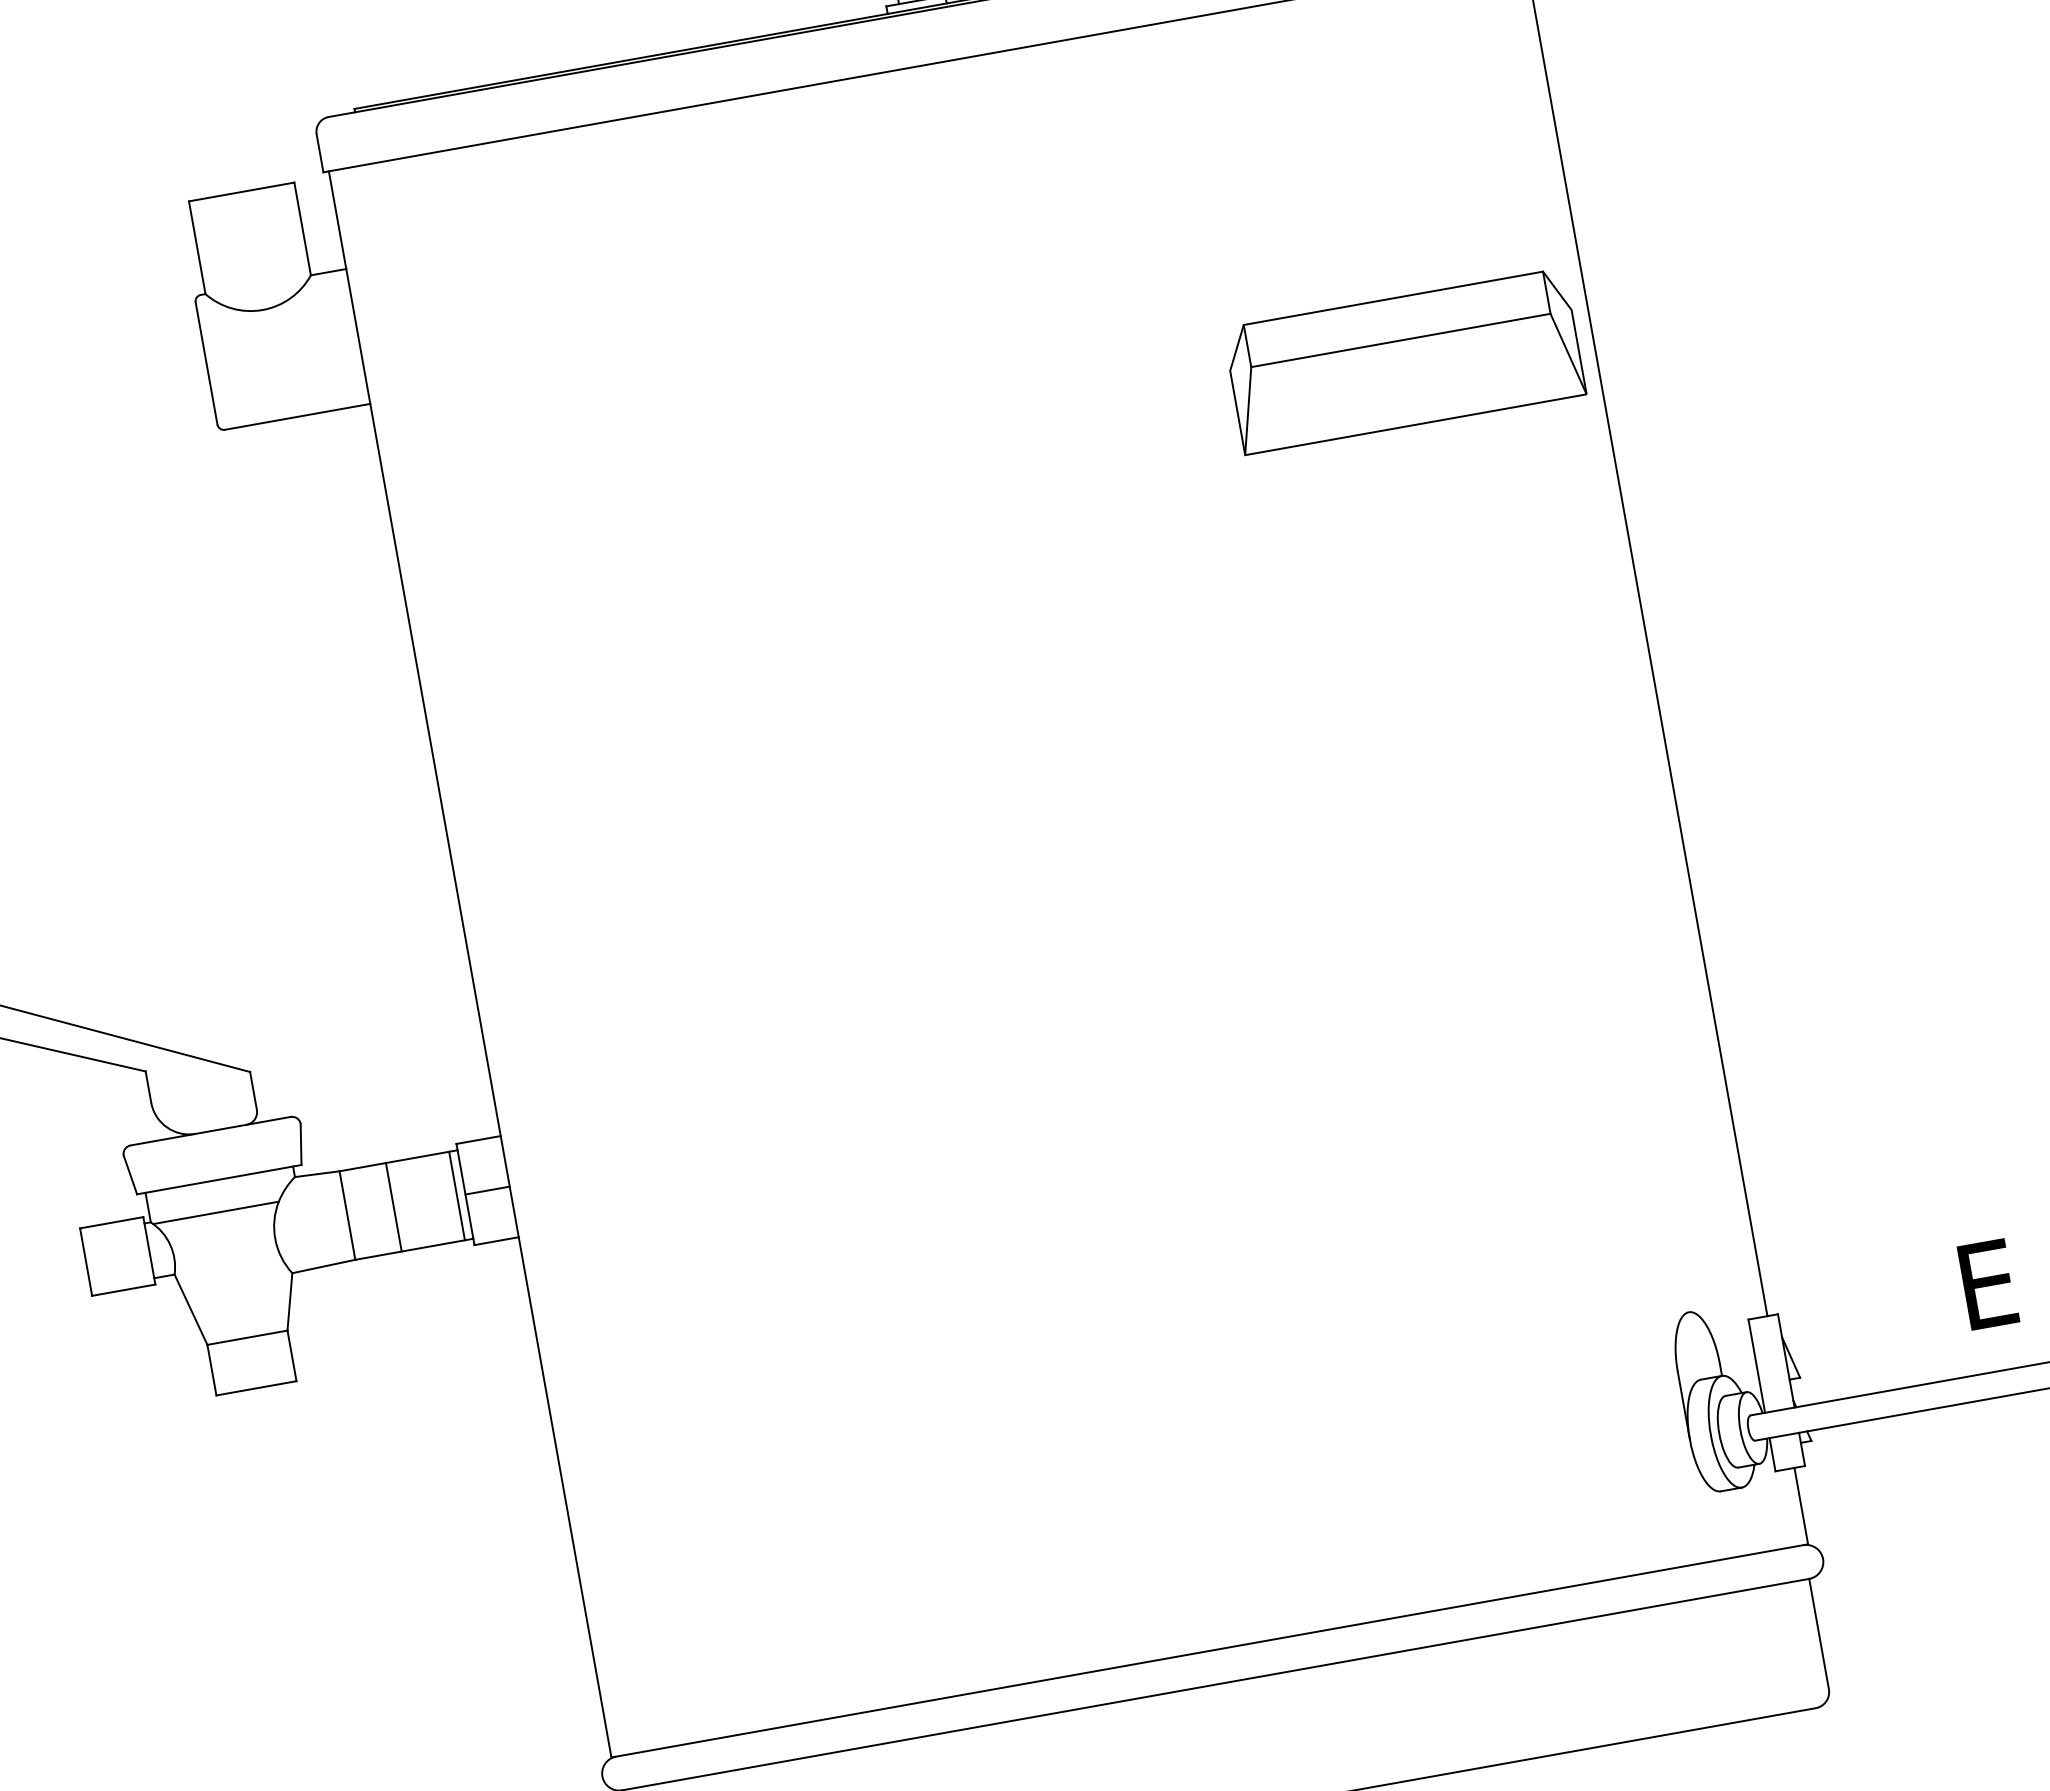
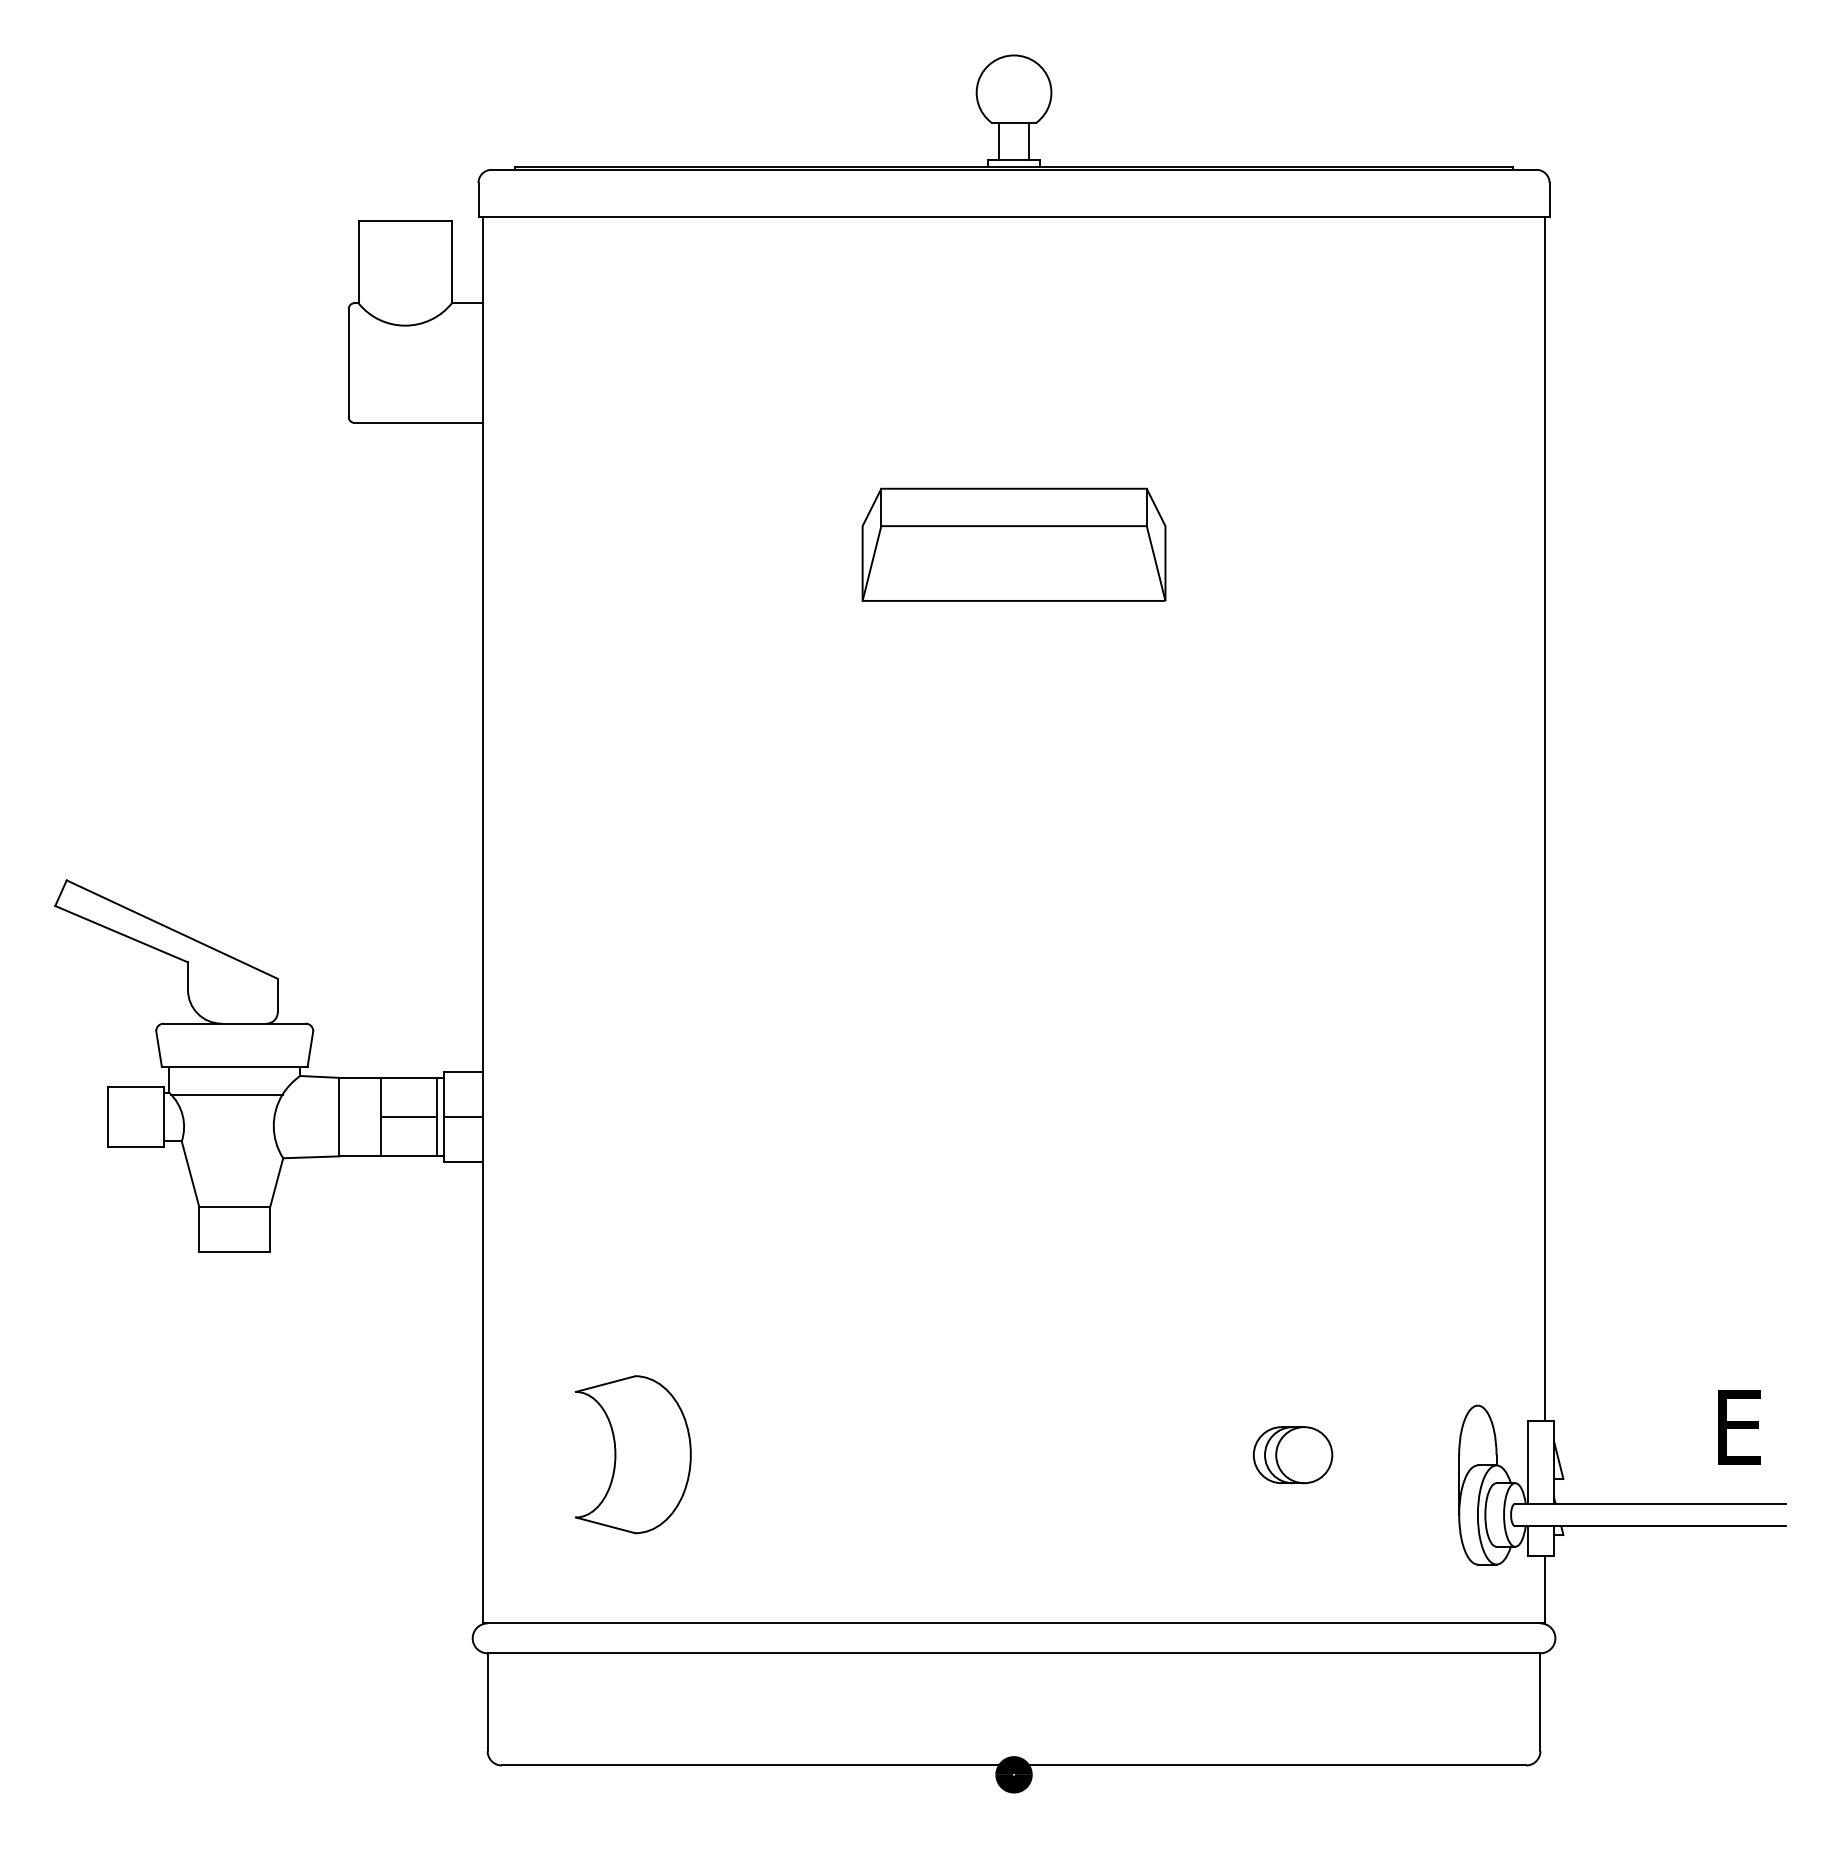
part: (1403, 361) -> (1013, 544), moved
line: (425, 1202) -> (408, 1117), added
part: (1489, 1405) -> (1292, 1455), added
part: (745, 1537) -> (632, 1454), added

